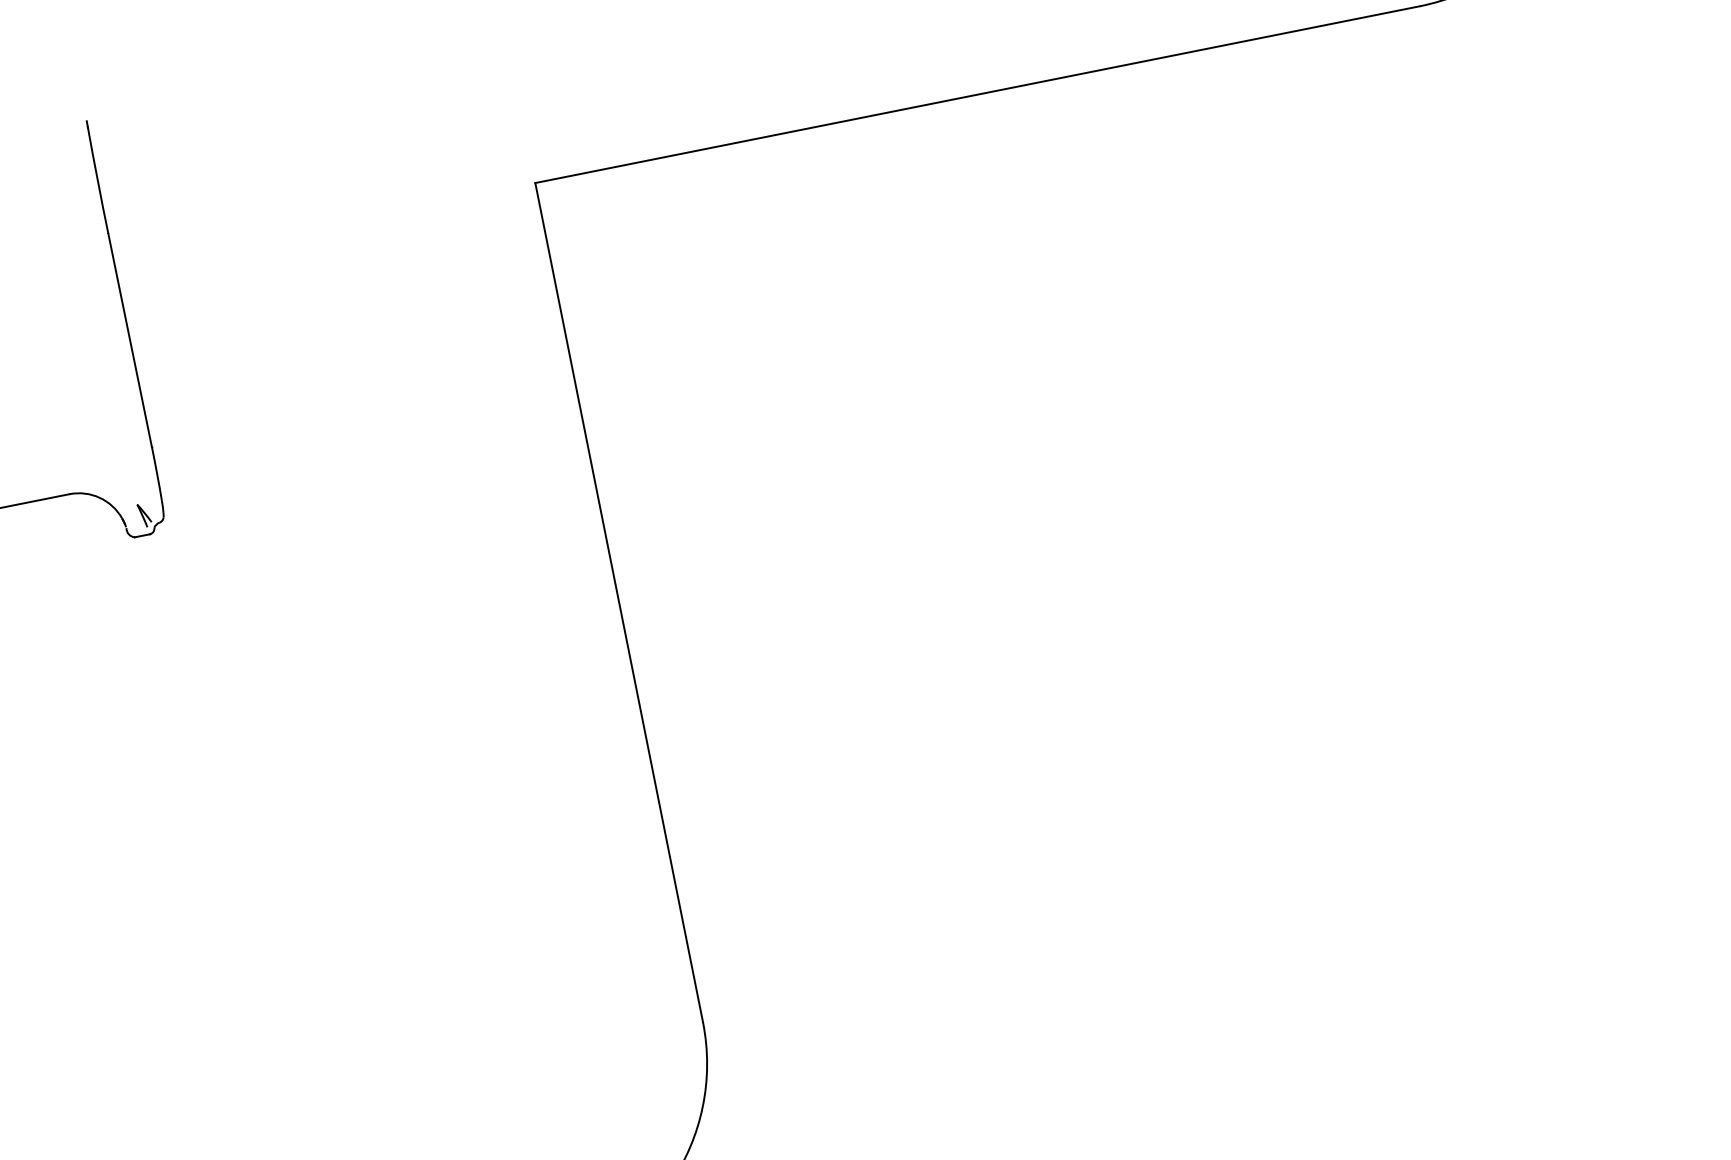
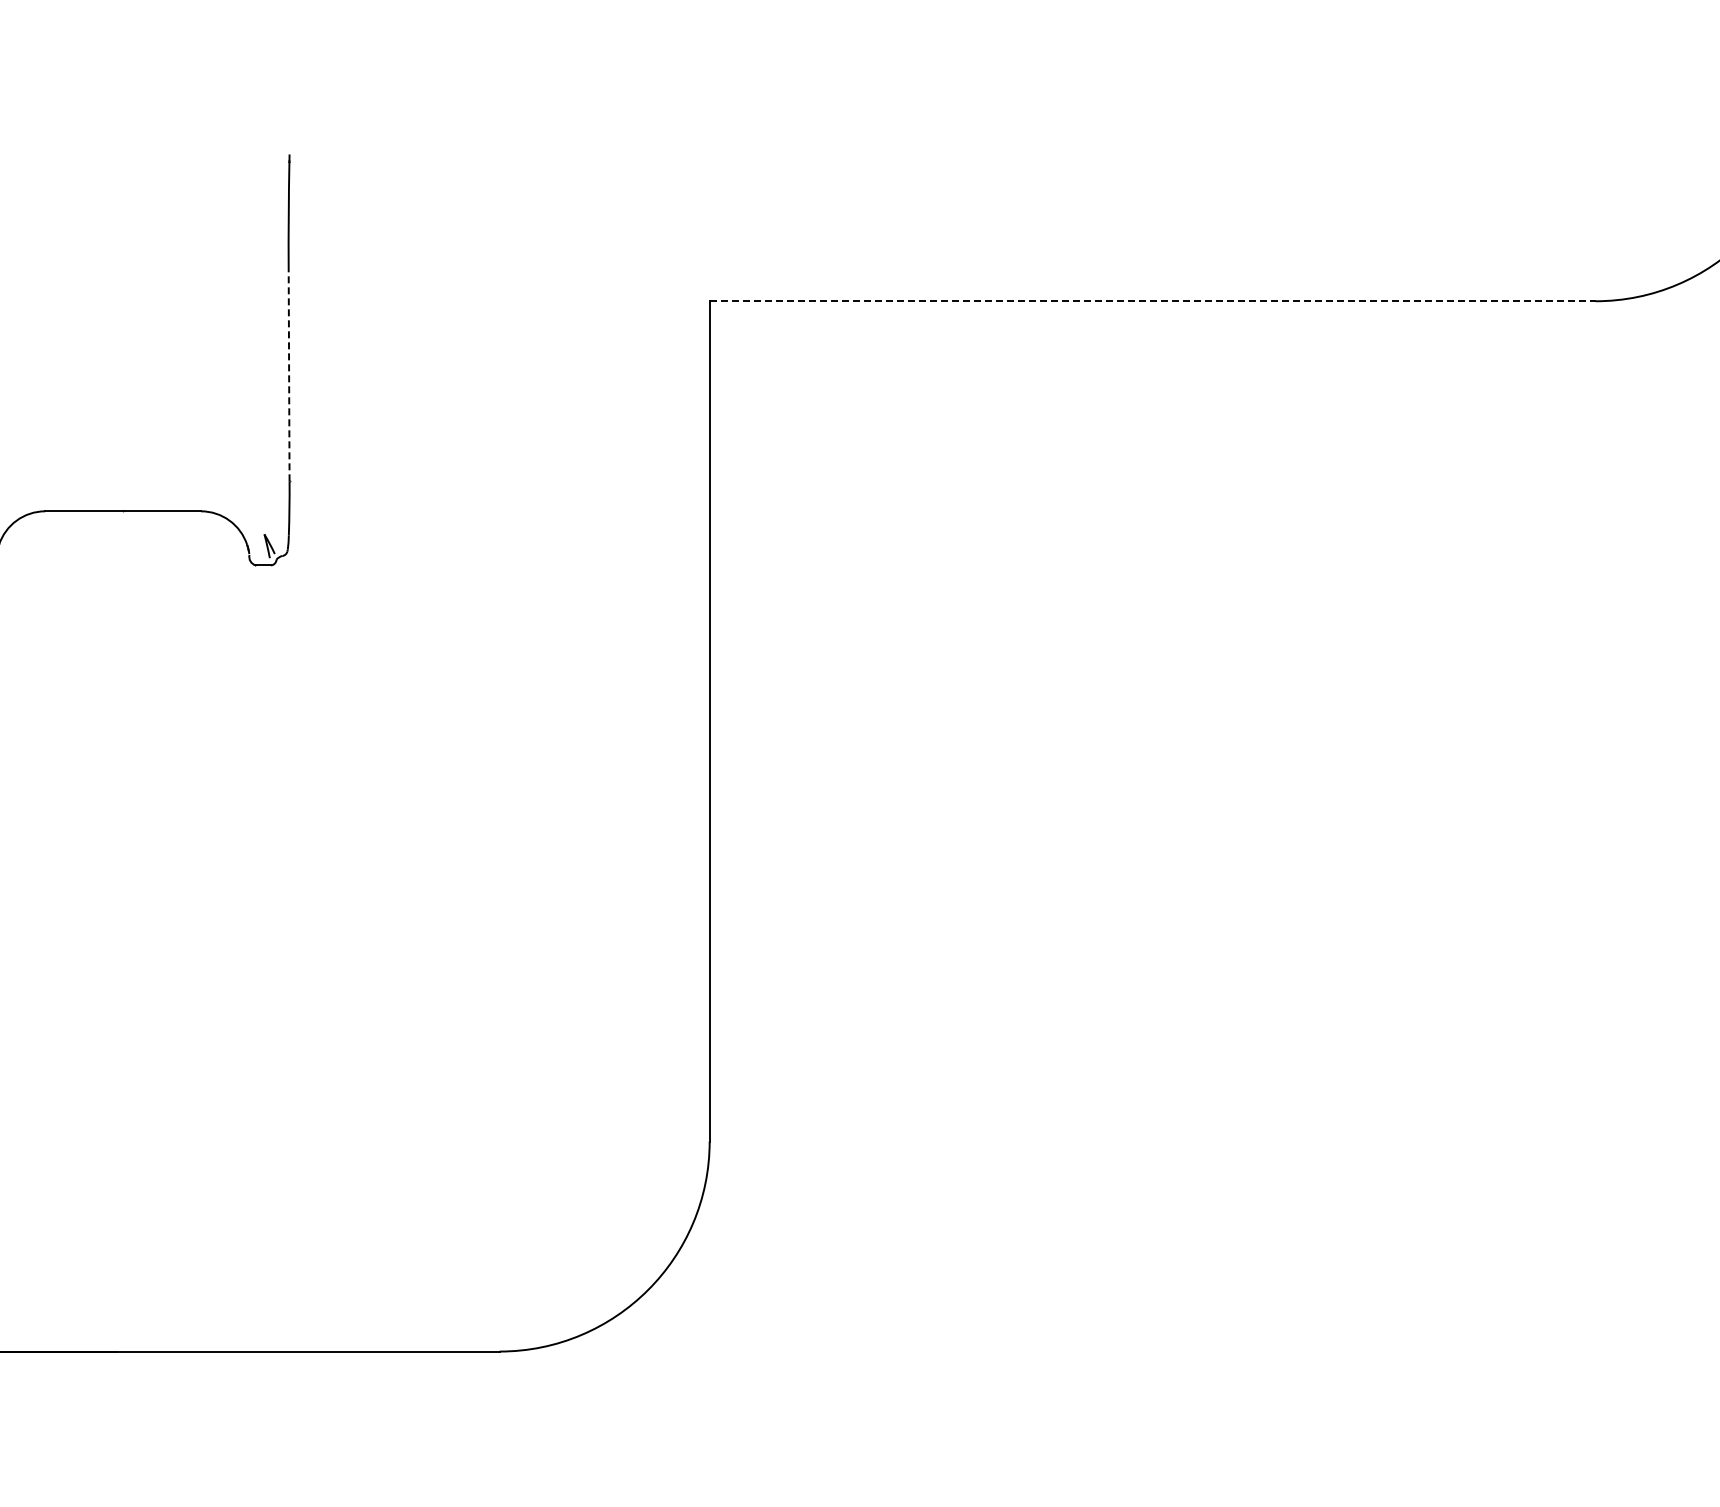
line: (977, 94) -> (1152, 301), solid -> dashed
line: (130, 339) -> (289, 374), solid -> dashed

